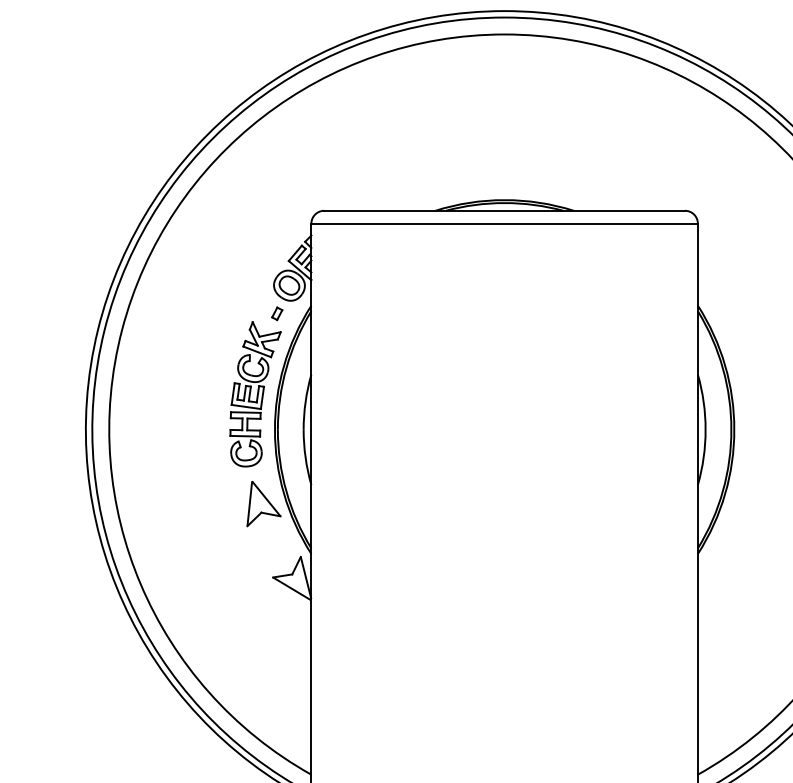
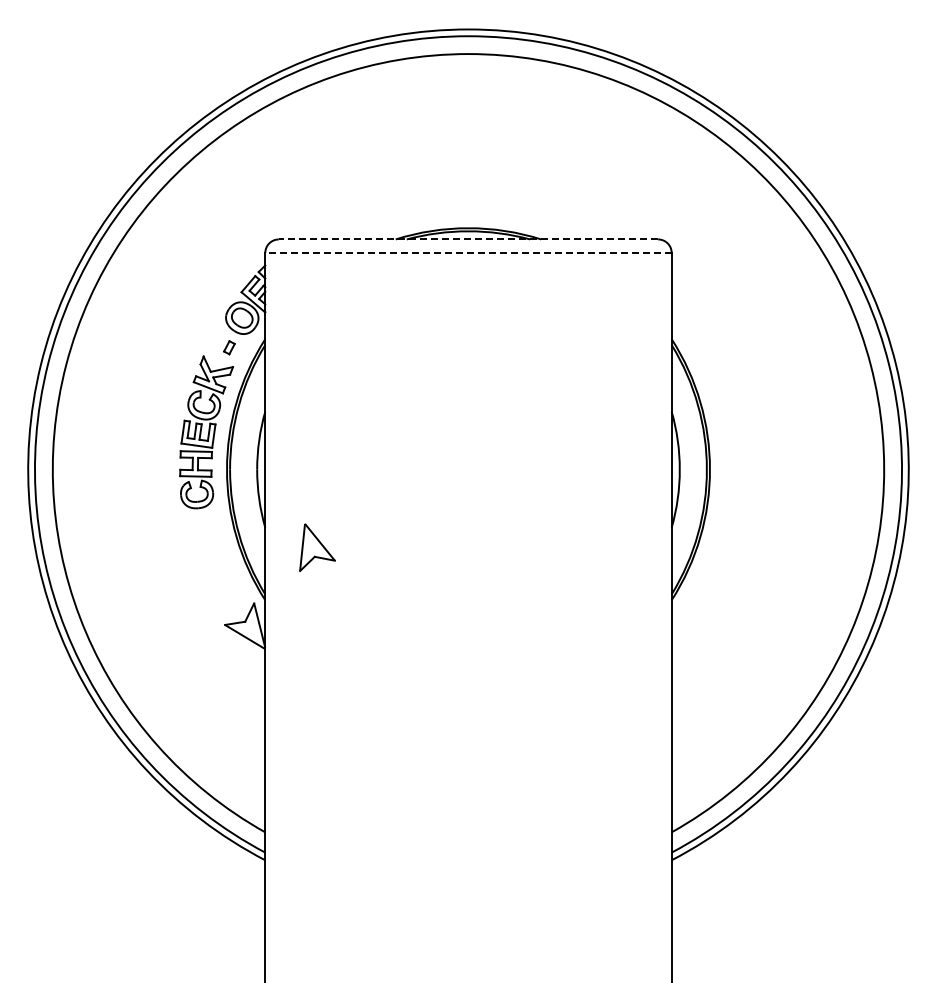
line: (504, 210) -> (468, 239), solid -> dashed
line: (504, 223) -> (468, 252), solid -> dashed
part: (264, 503) -> (317, 547), moved

